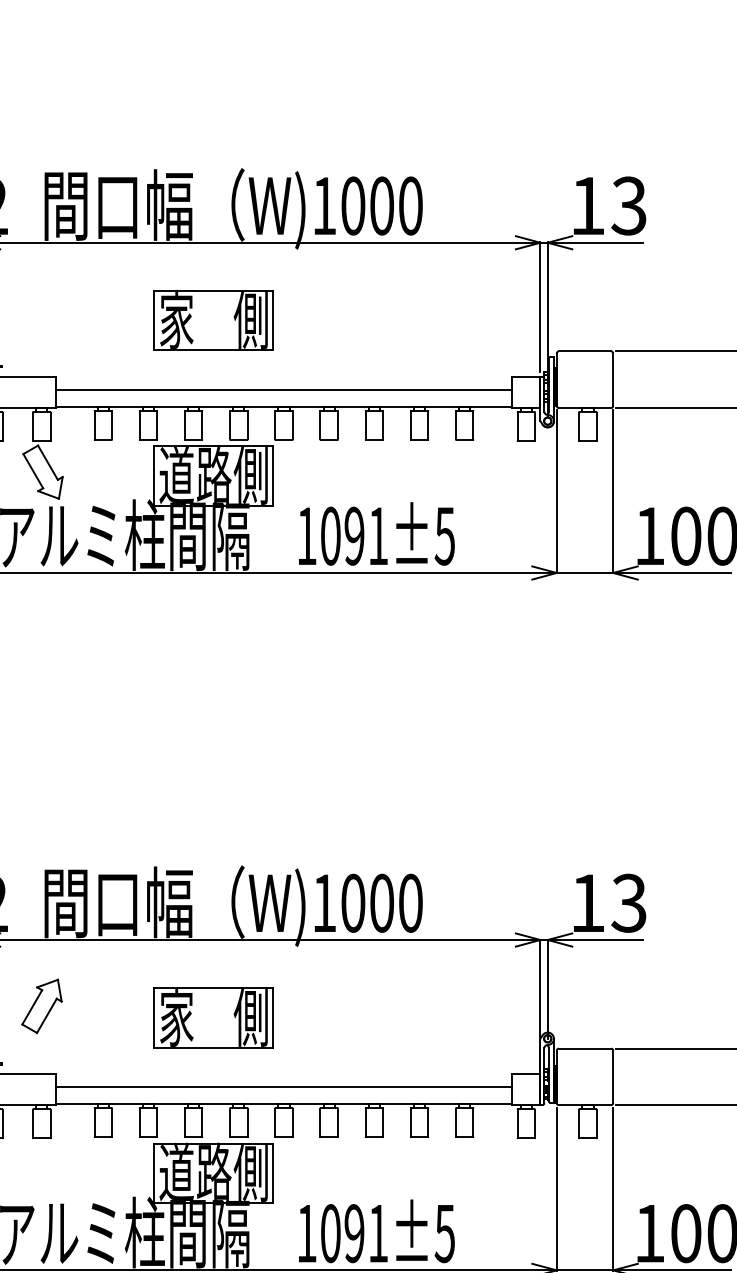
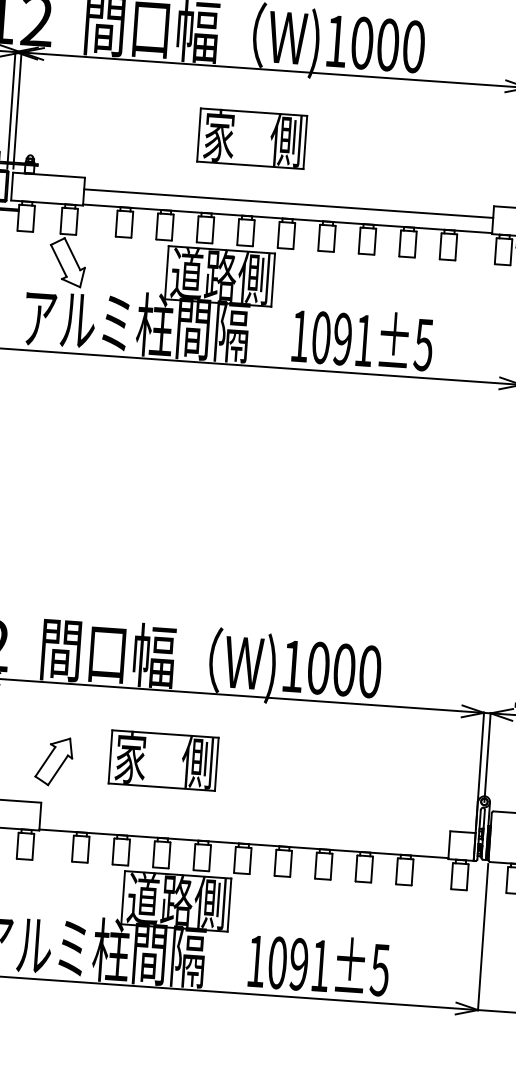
part: (213, 320) -> (252, 138), moved
part: (41, 1006) -> (53, 761), moved
part: (213, 1017) -> (163, 760), moved
line: (283, 1087) -> (244, 828), removed

